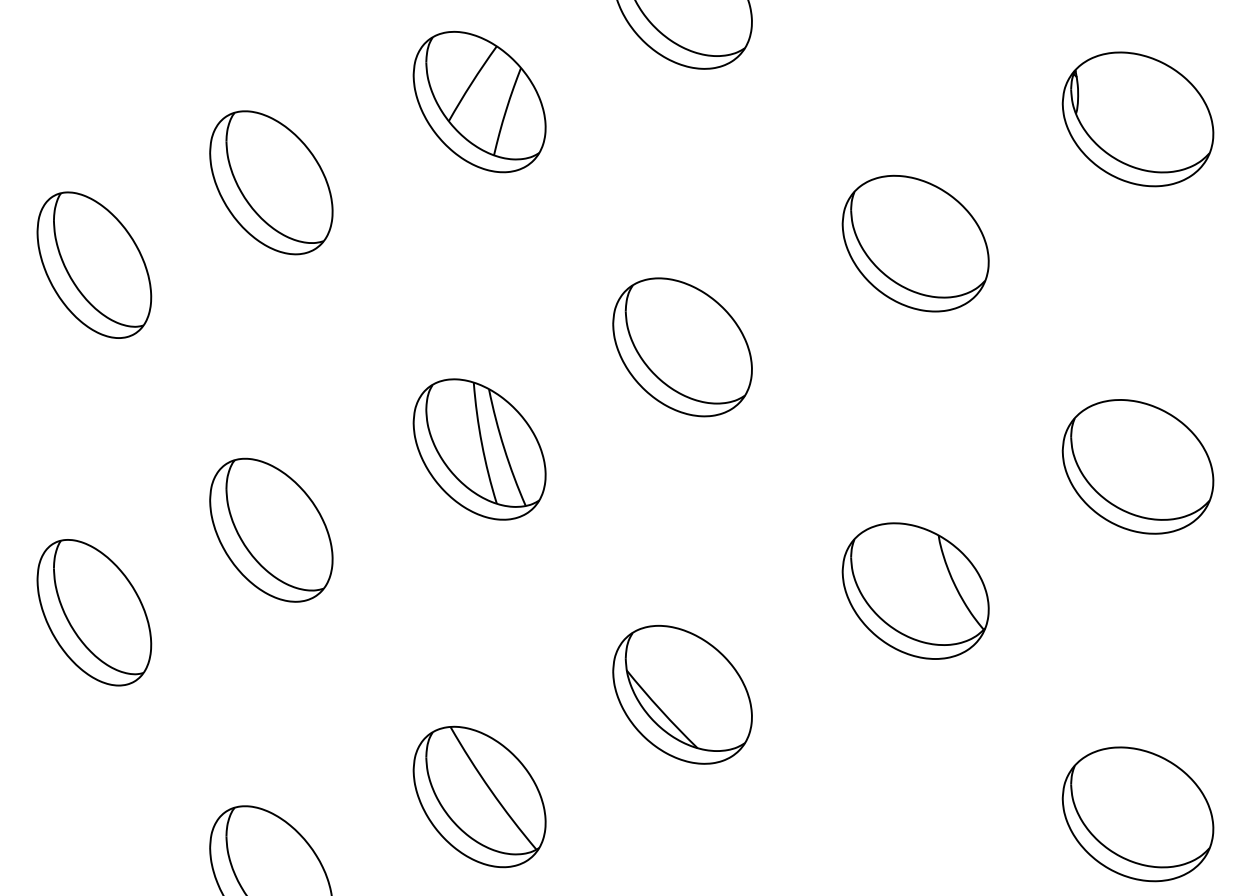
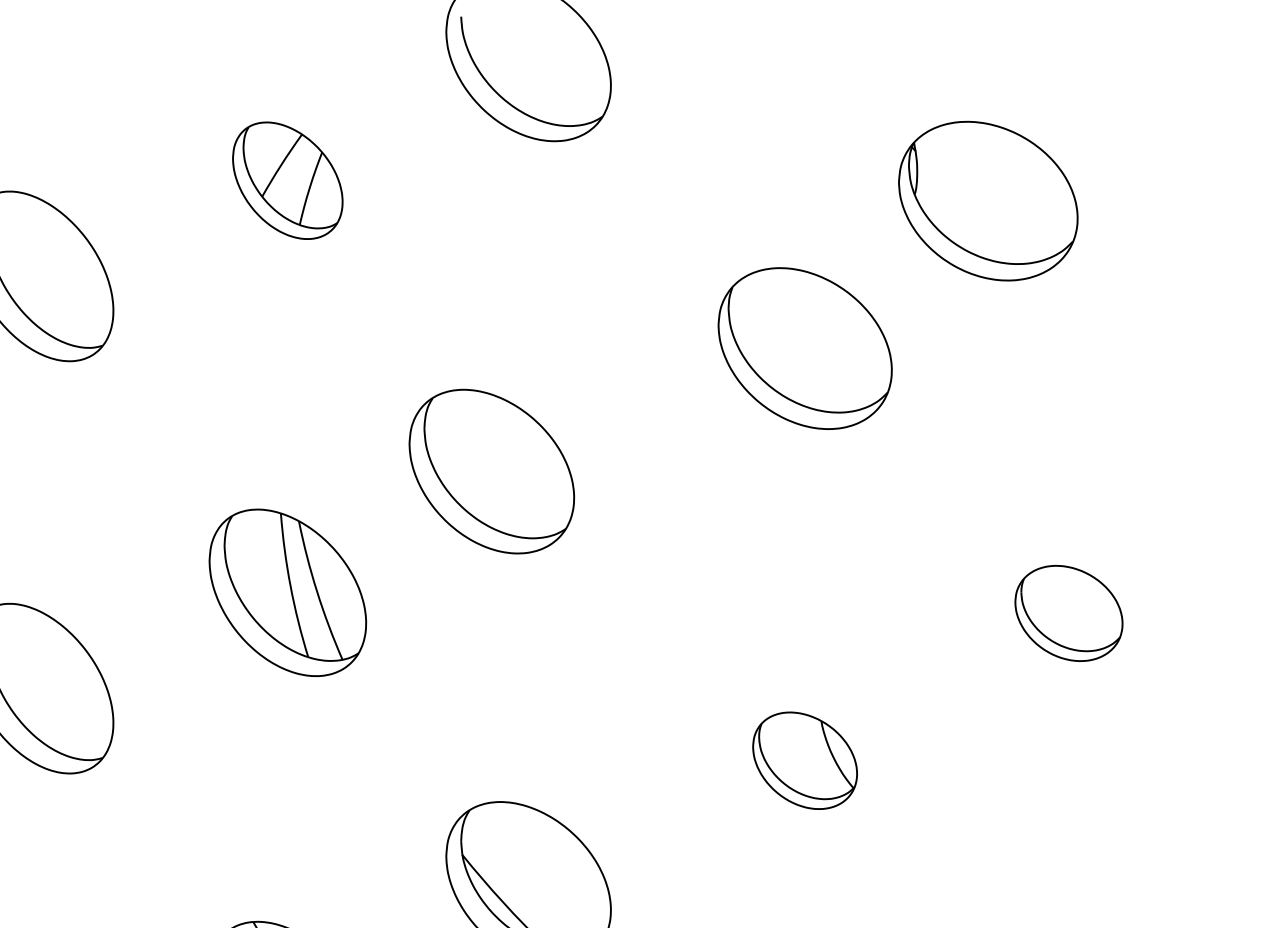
part: (479, 102) -> (287, 181), size x0.7
part: (1137, 119) -> (987, 201), moved
part: (682, 347) -> (491, 471), moved
part: (1137, 466) -> (1068, 612), size x0.6
part: (915, 590) -> (804, 760), size x0.6

